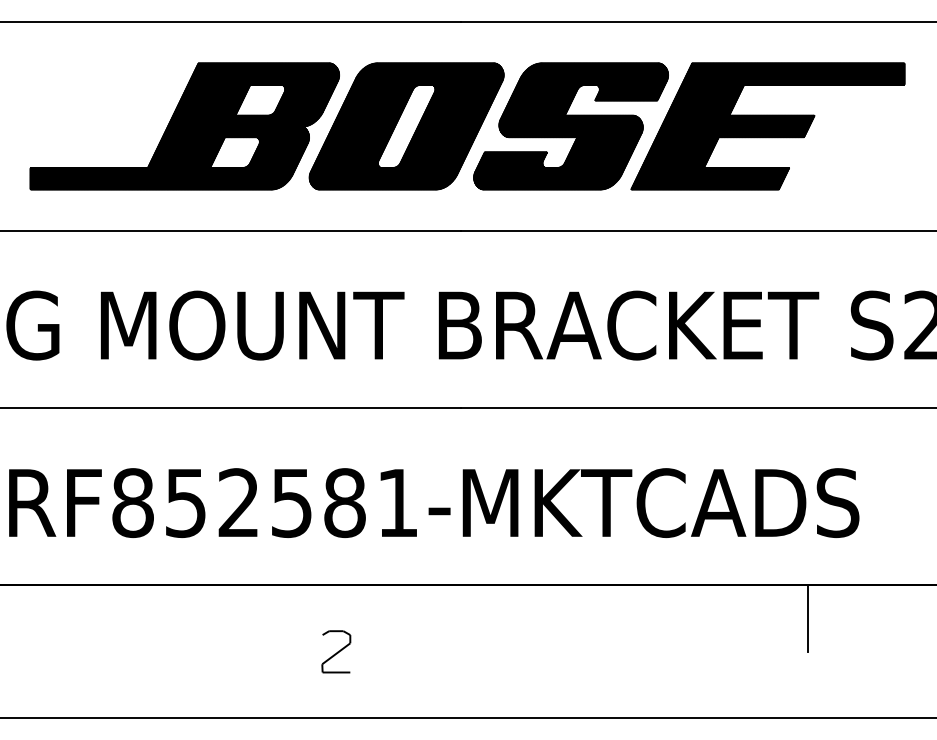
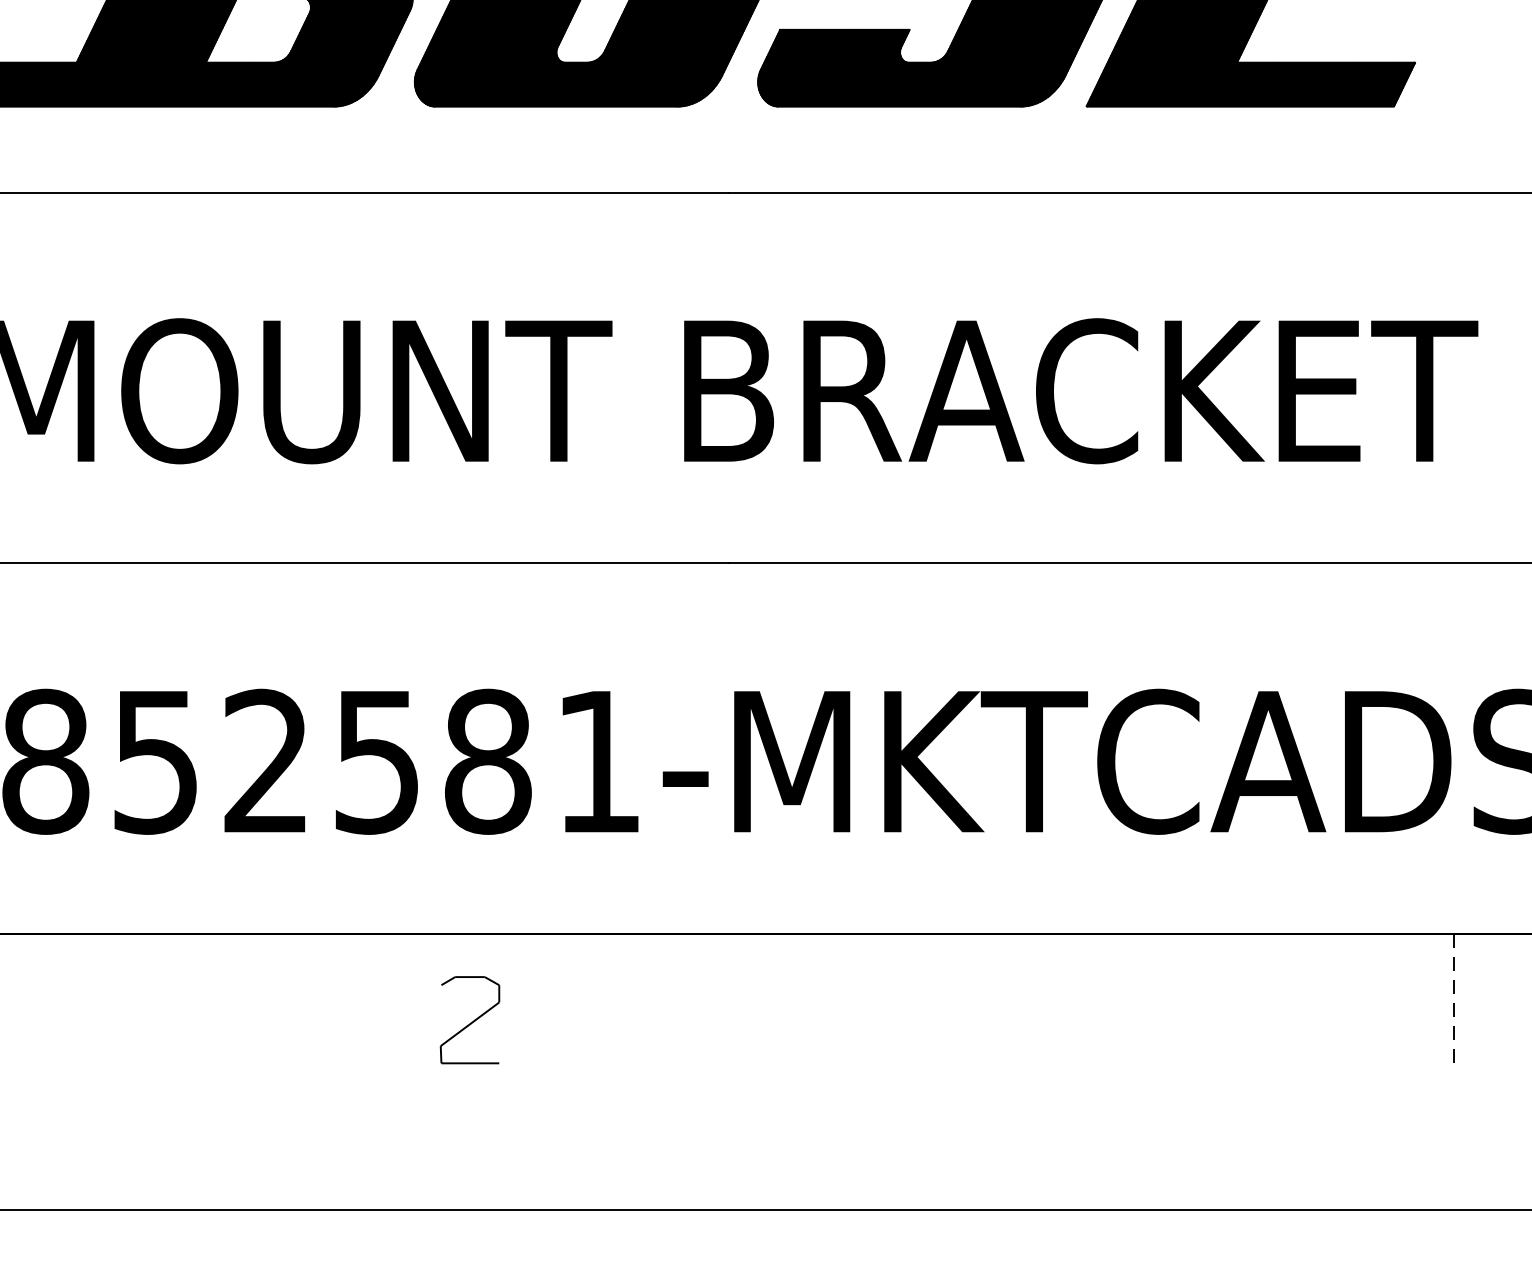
line: (807, 618) -> (1453, 1002), solid -> dashed
part: (336, 651) -> (470, 1019), moved

